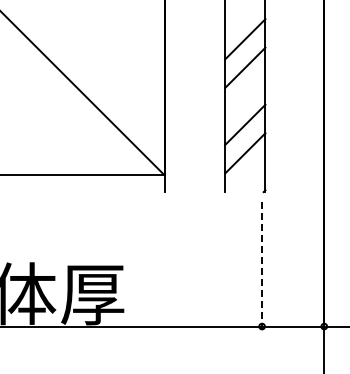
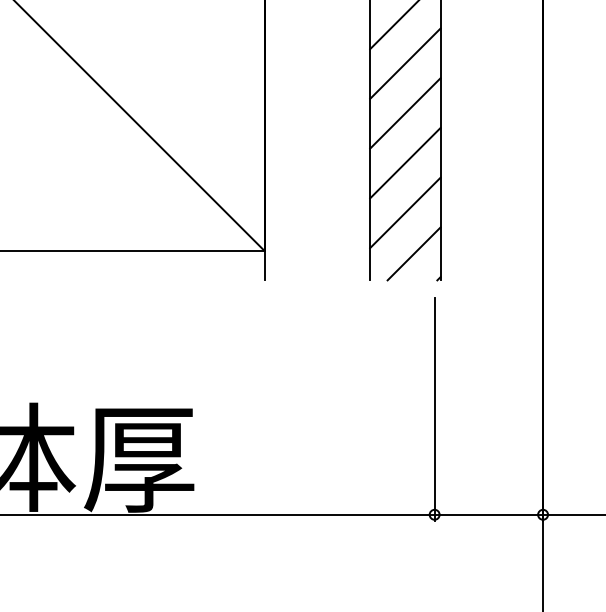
line: (245, 96) -> (405, 113), added
line: (250, 176) -> (414, 253), added
line: (262, 266) -> (435, 410), dashed -> solid

